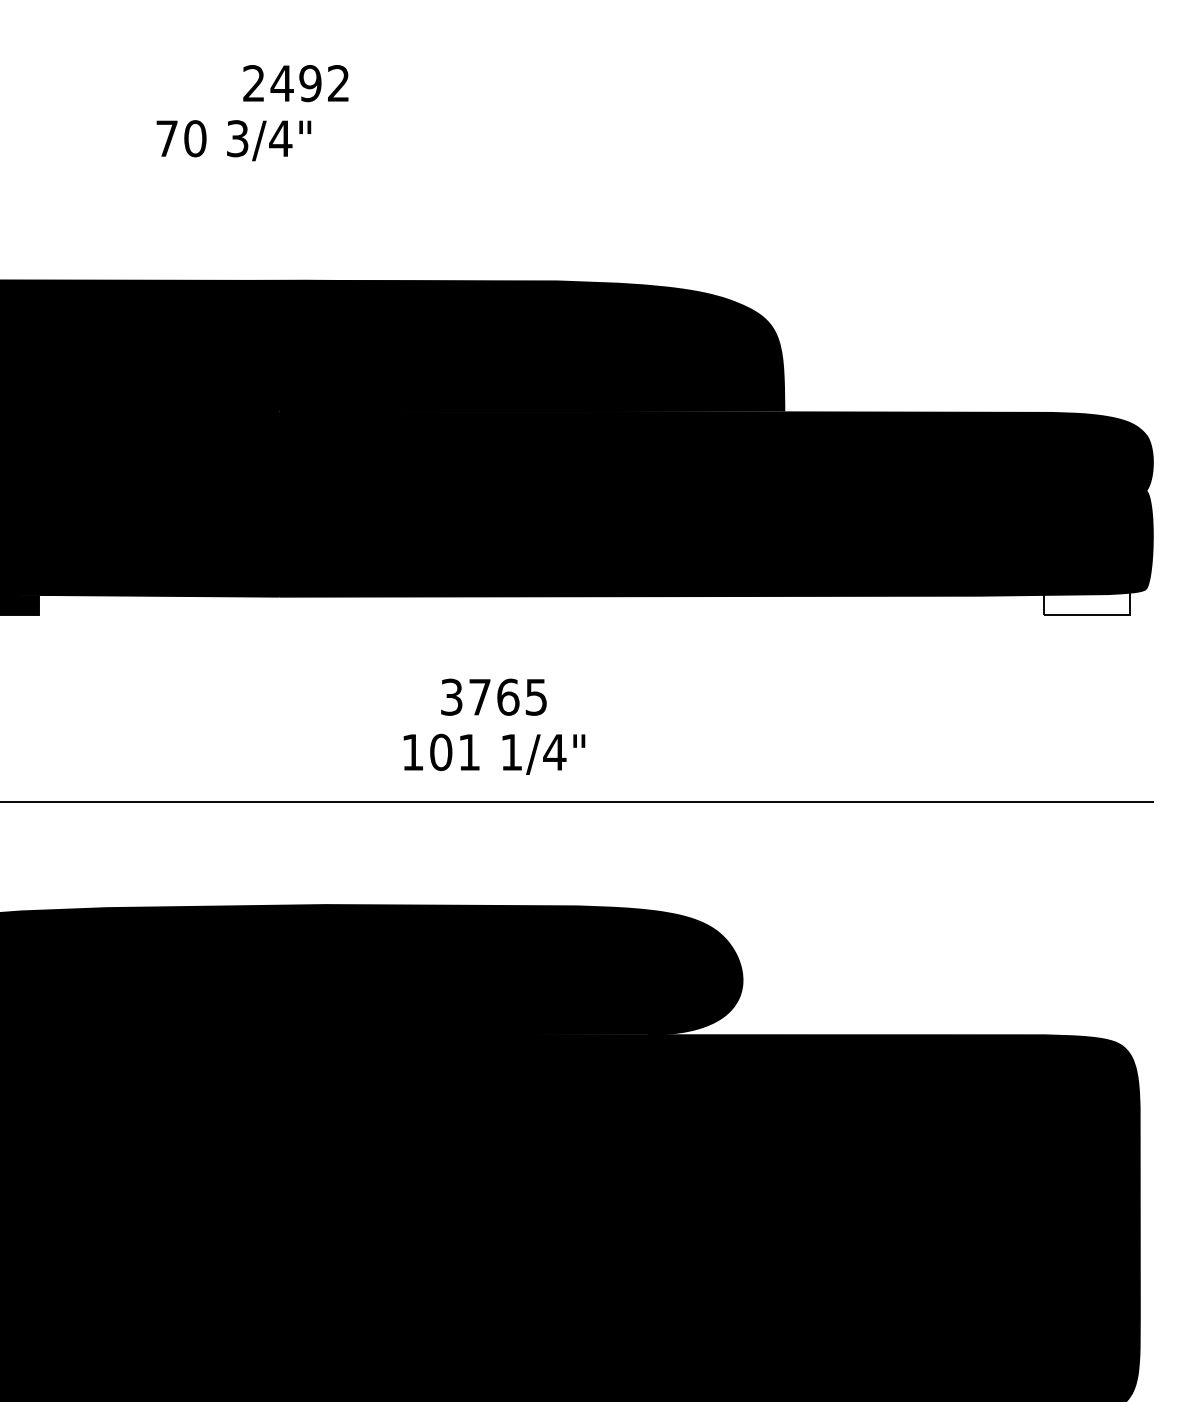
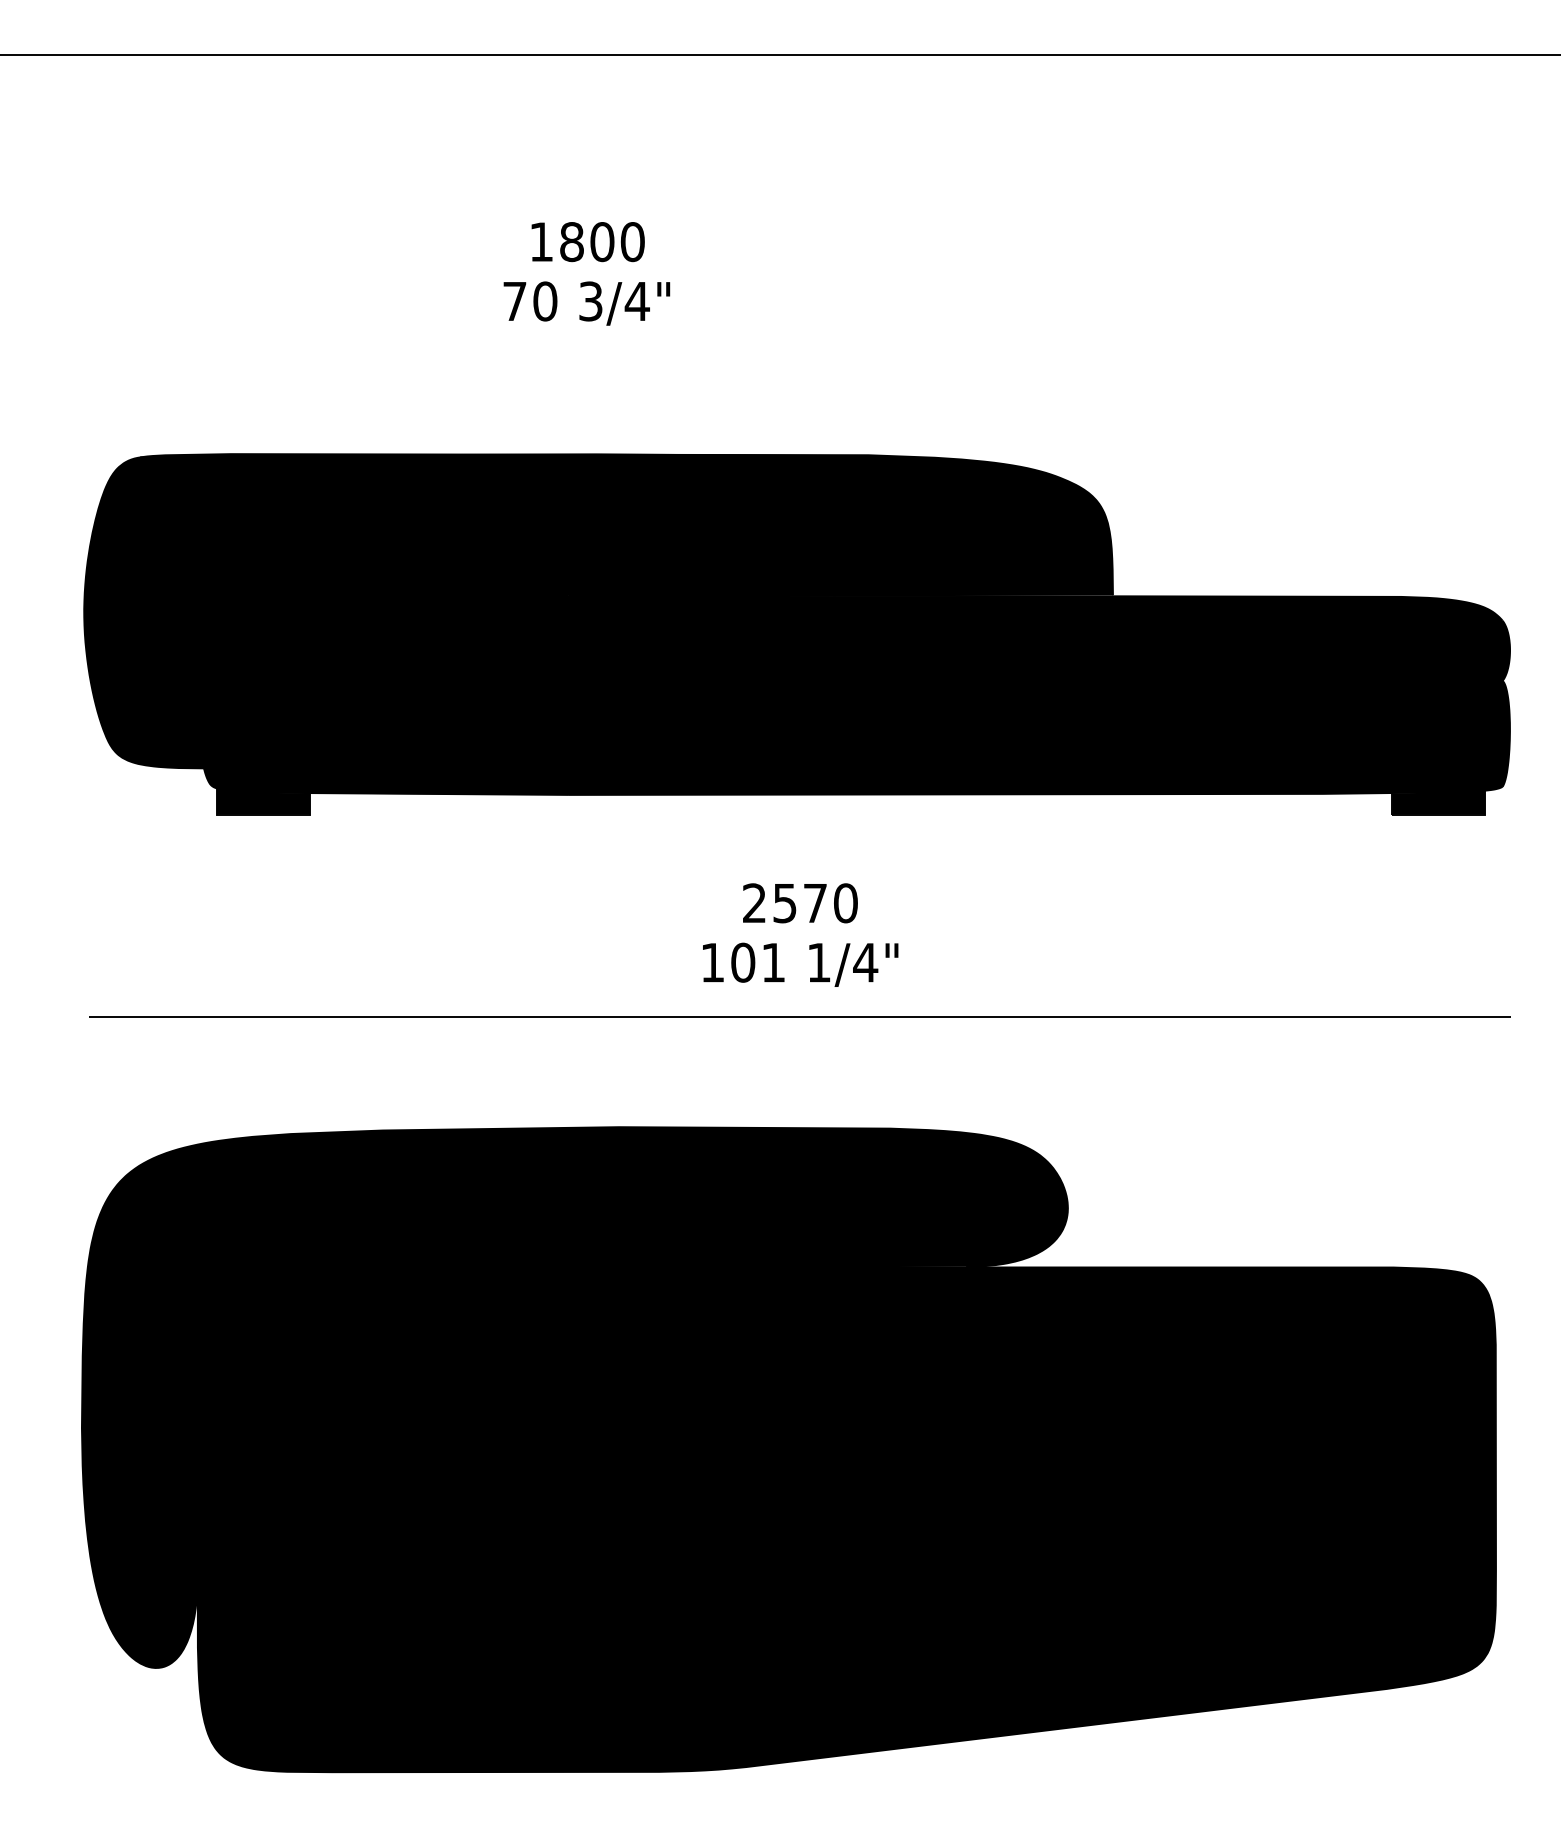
text: (296, 83) -> (587, 242), 2492 -> 1800
text: (233, 140) -> (586, 303), moved
fill: (1086, 603) -> (1438, 802), added
text: (494, 697) -> (800, 903), 3765 -> 2570

